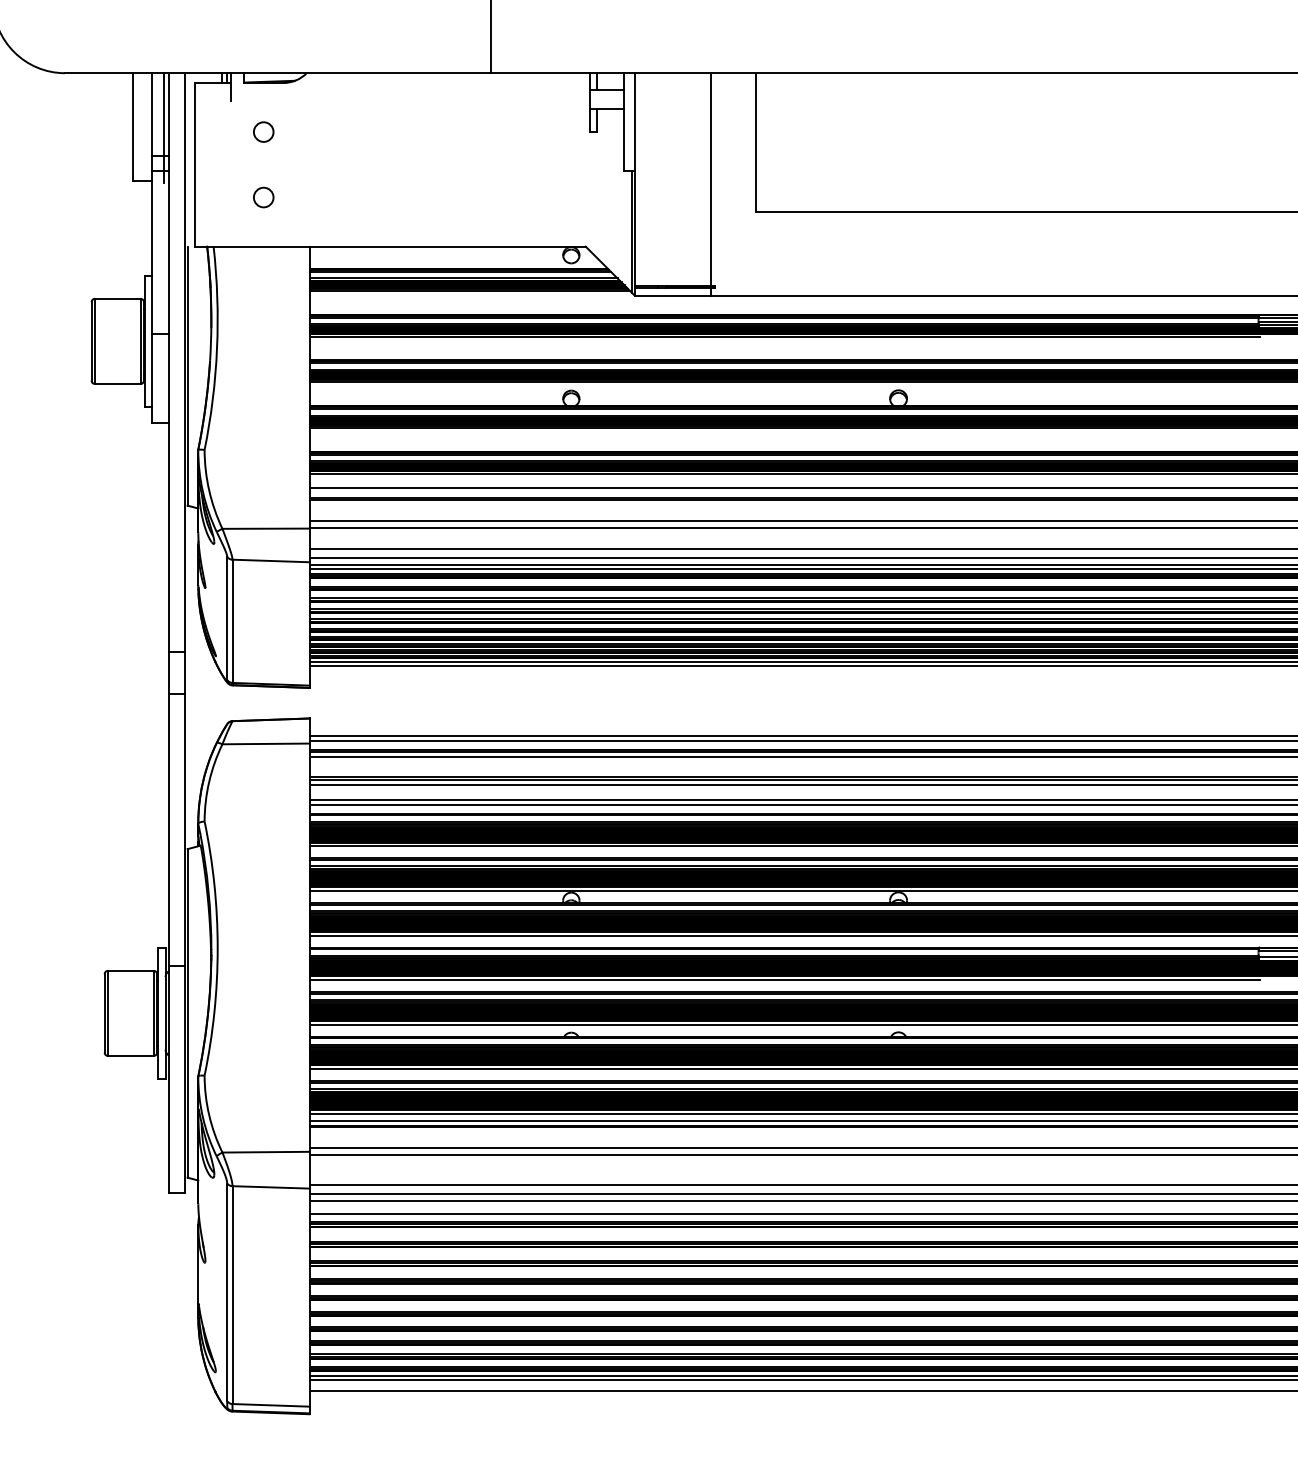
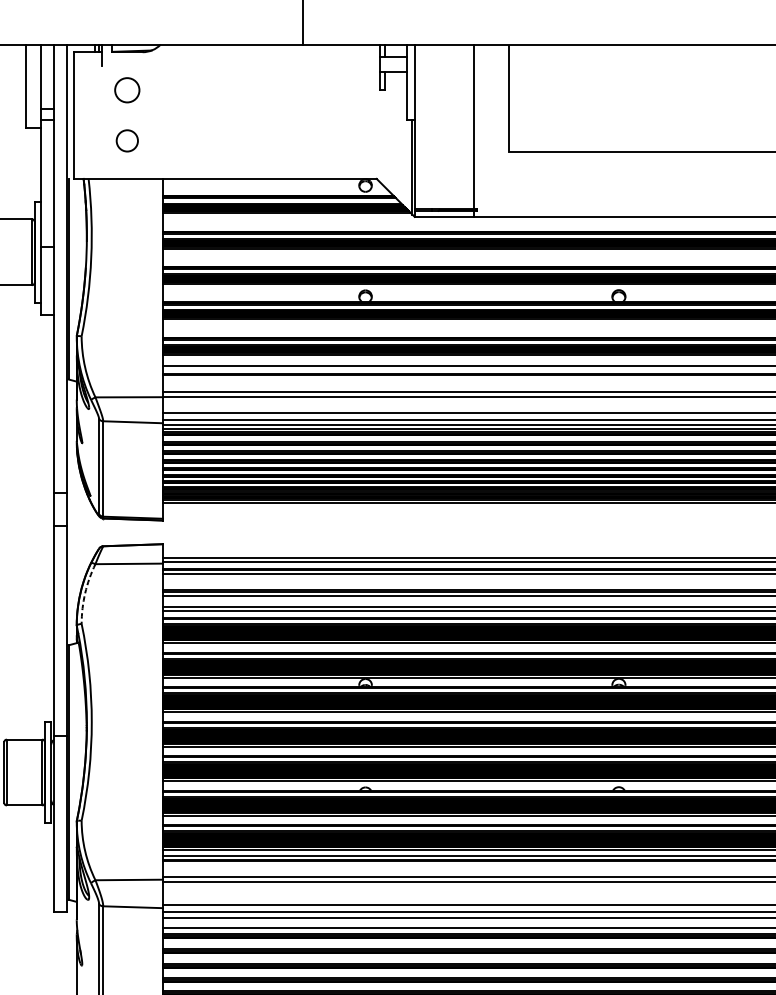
line: (163, 127) -> (49, 86), removed
circle: (263, 131) -> (127, 89), size x1.6
circle: (263, 197) -> (127, 140), size x1.4
arc: (209, 781) -> (85, 592), solid -> dashed

